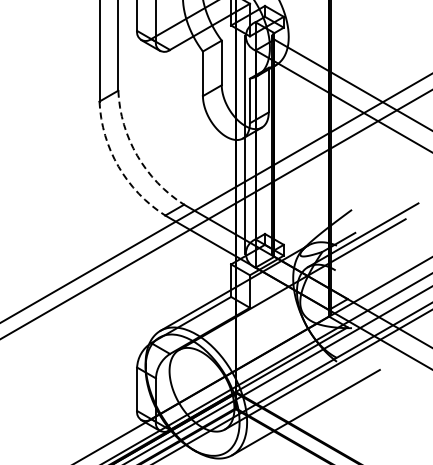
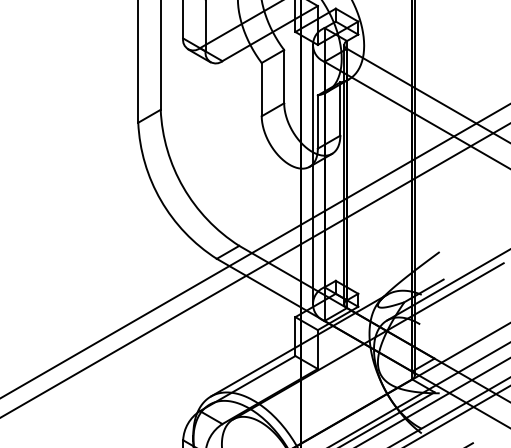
arc: (137, 155) -> (183, 187), dashed -> solid
arc: (118, 166) -> (160, 200), dashed -> solid

